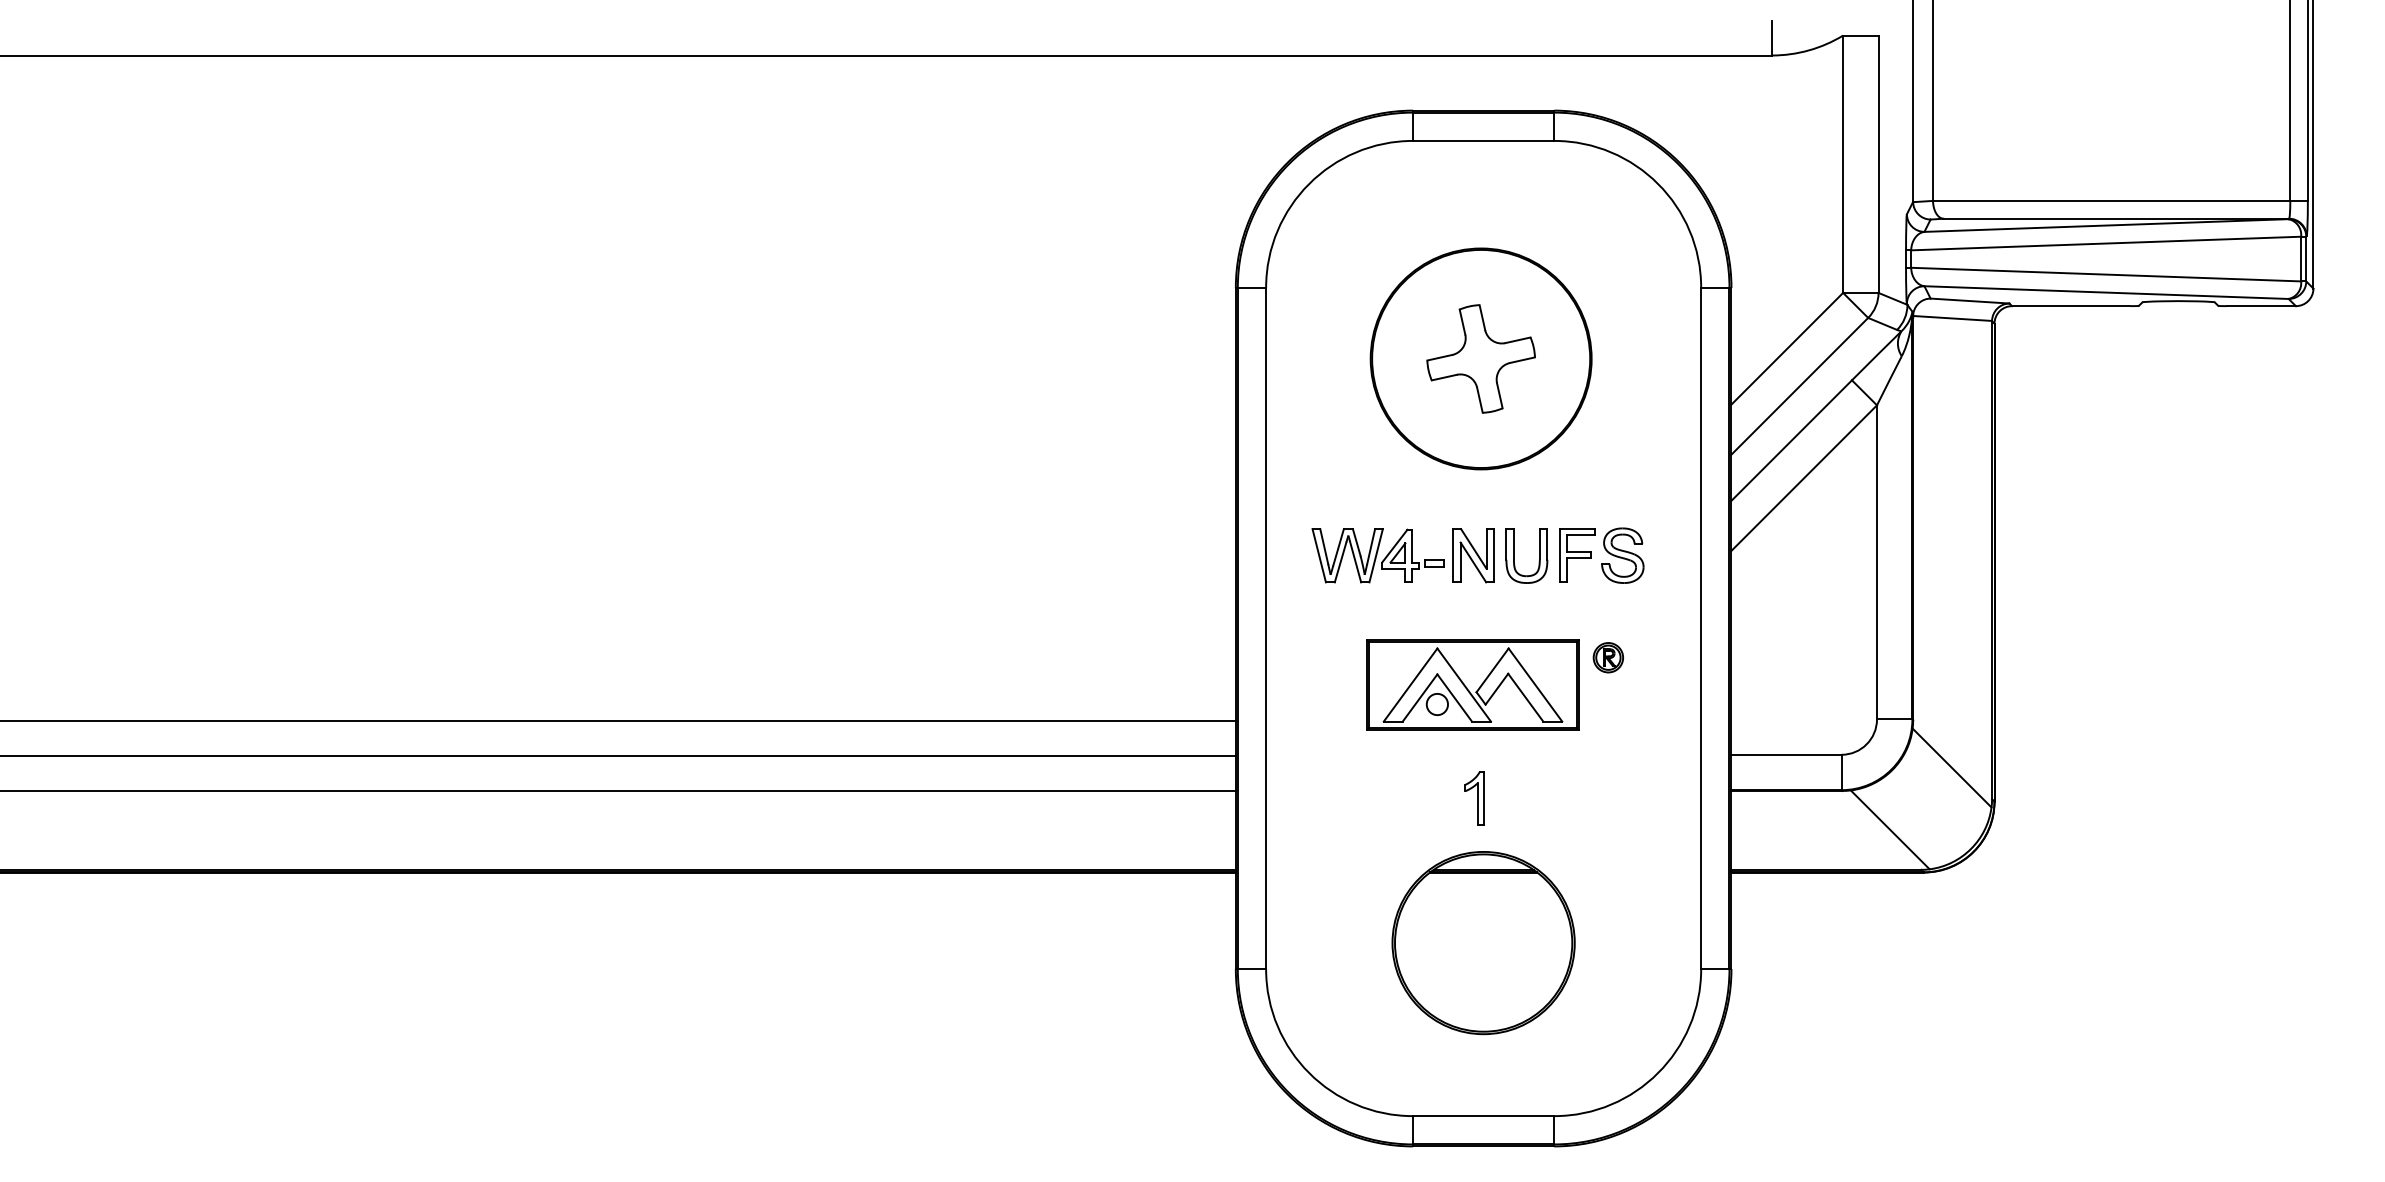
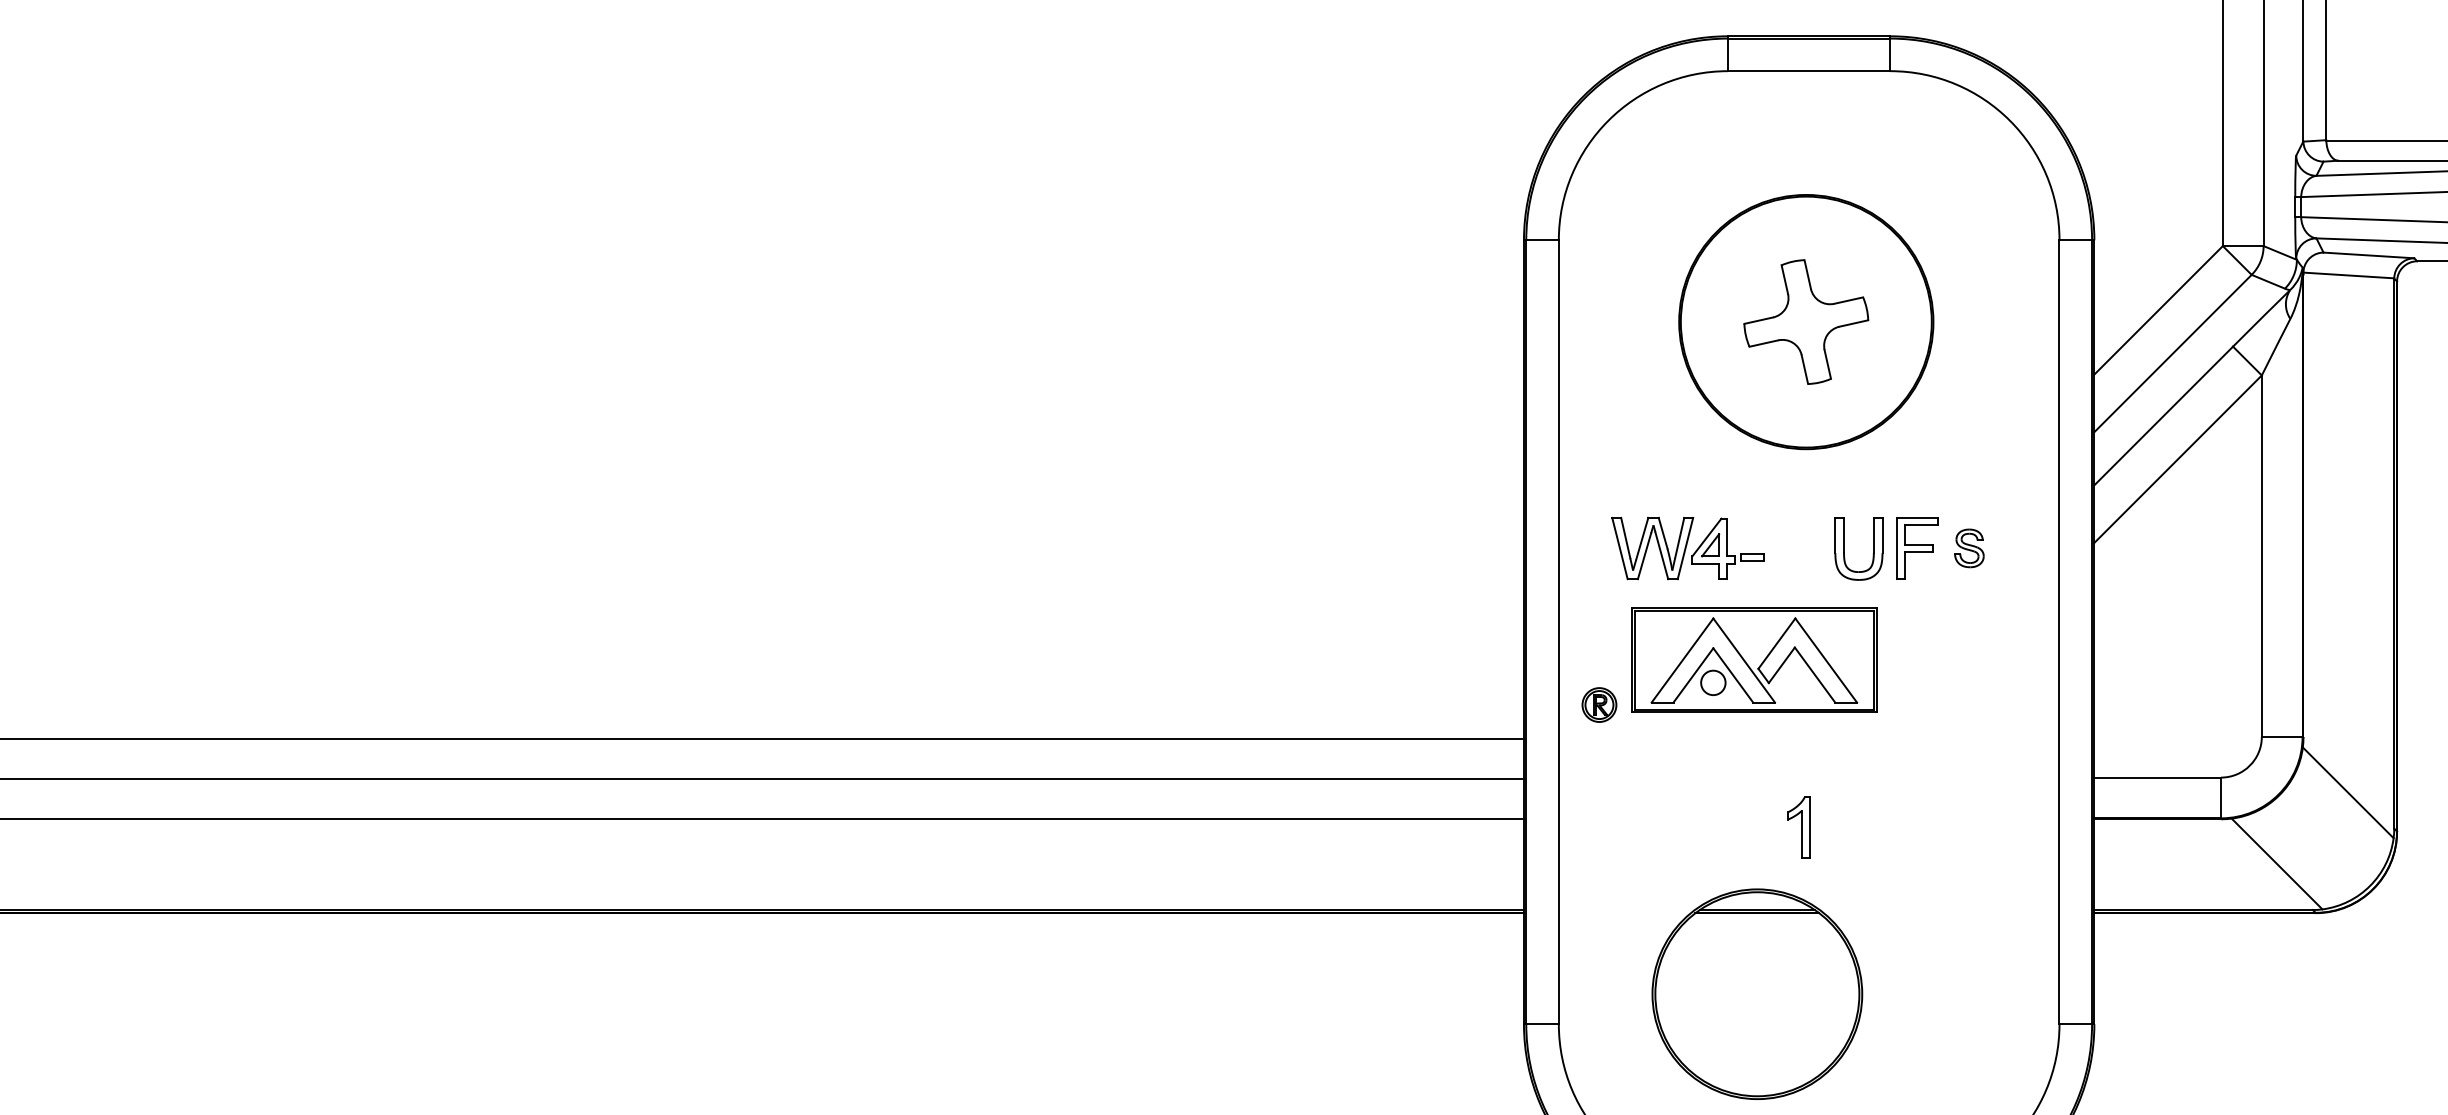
part: (1473, 555) -> (1797, 548), removed
part: (1622, 555) -> (1968, 548), size x0.6
part: (1607, 657) -> (1598, 704), moved
part: (1472, 684) -> (1753, 659), moved
part: (1483, 943) -> (1757, 994), moved

